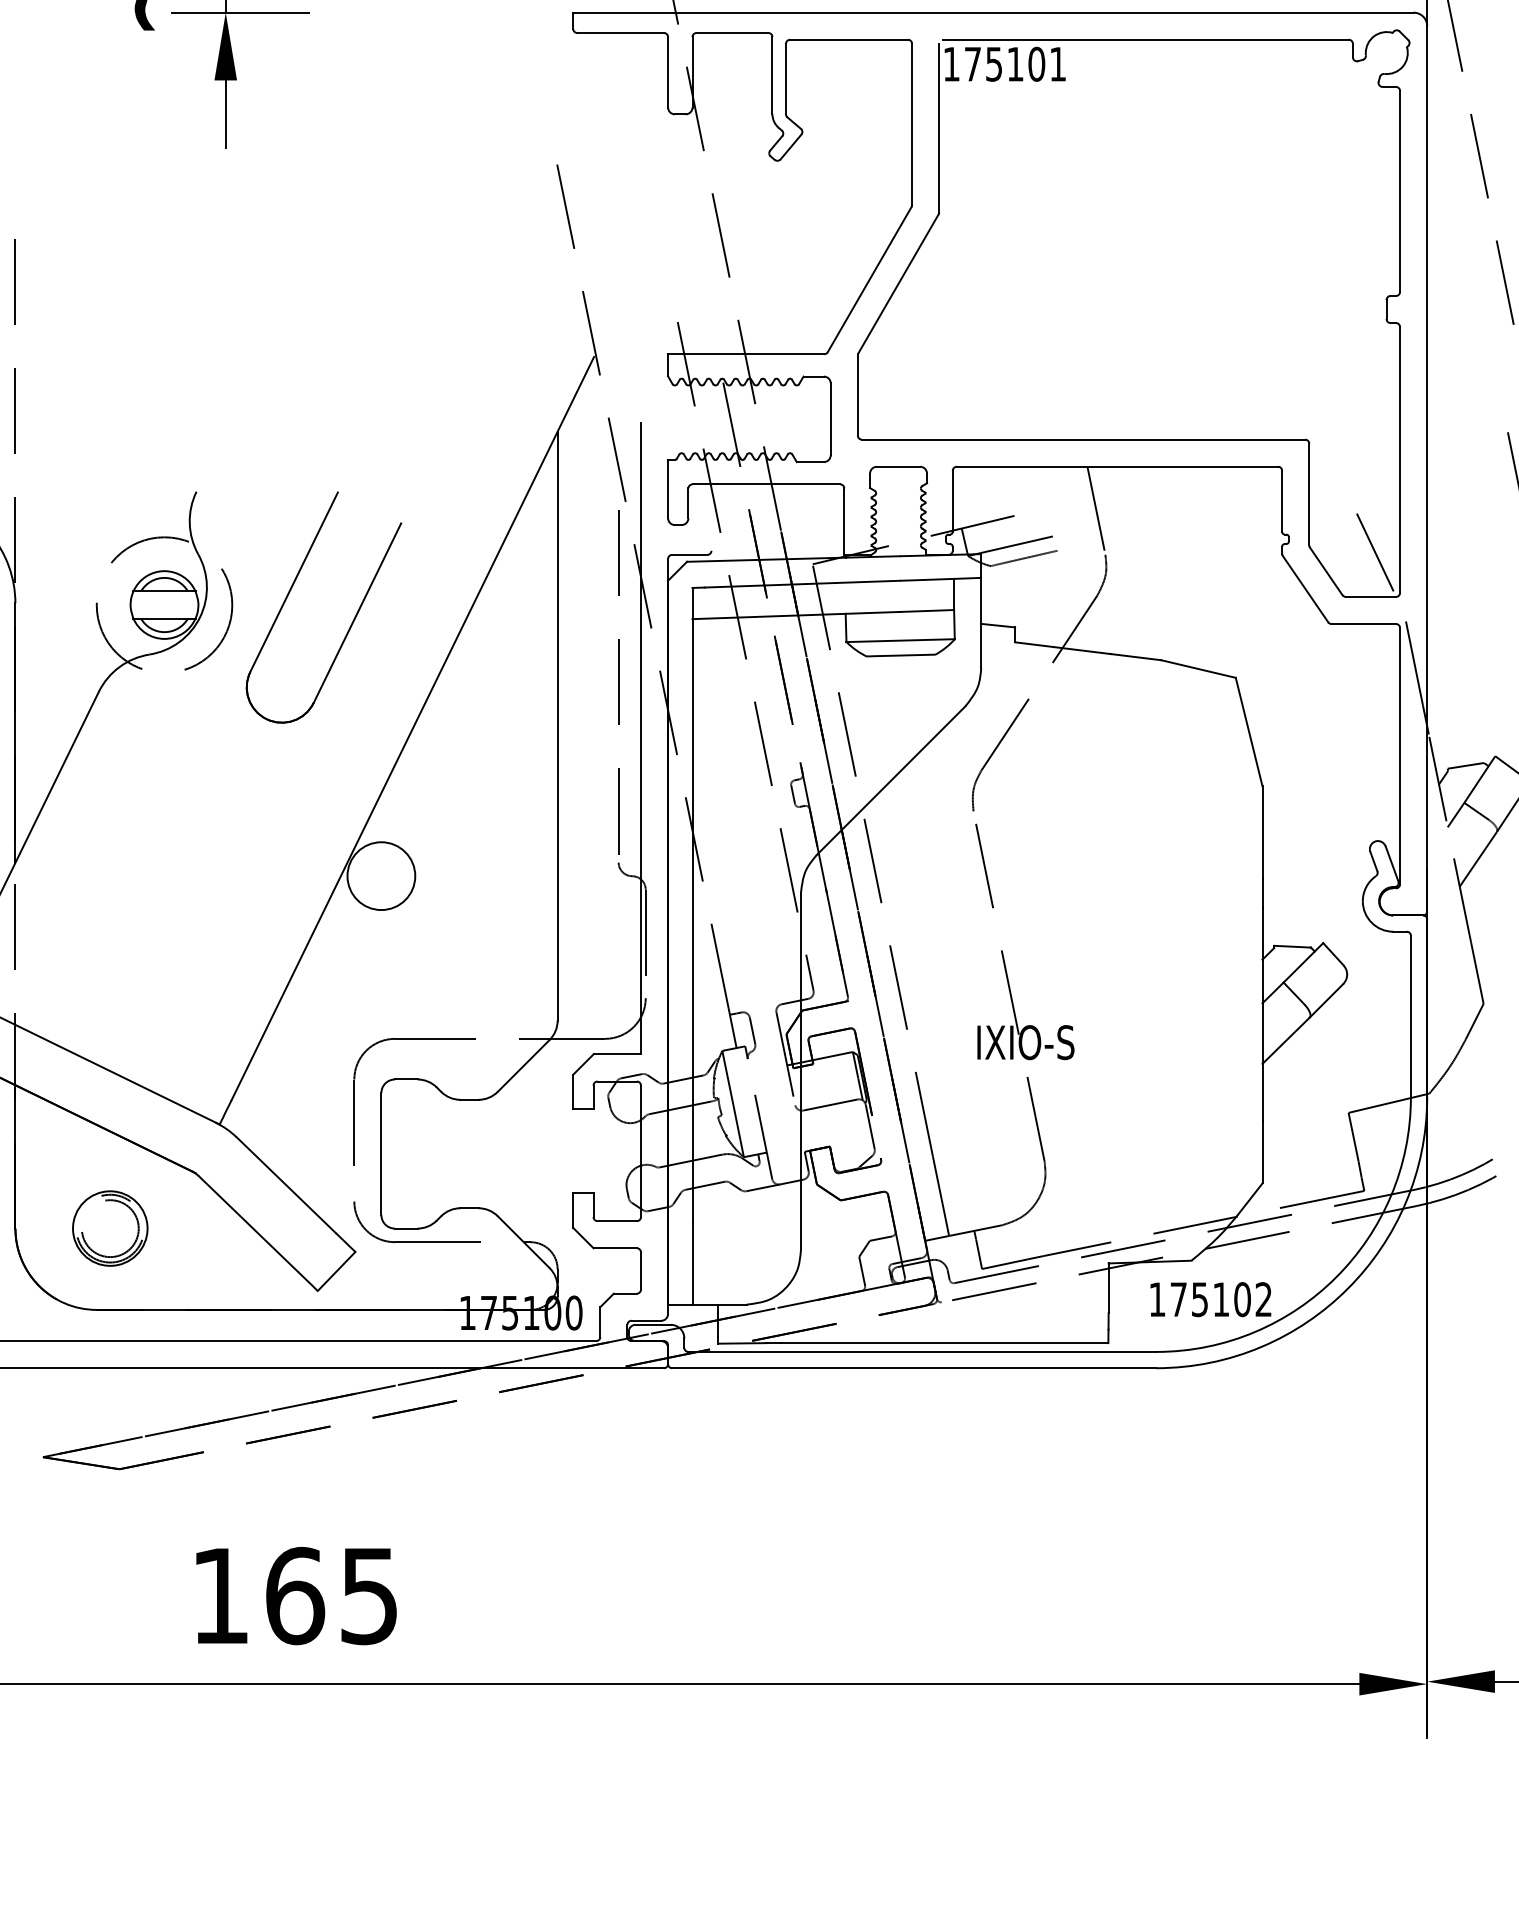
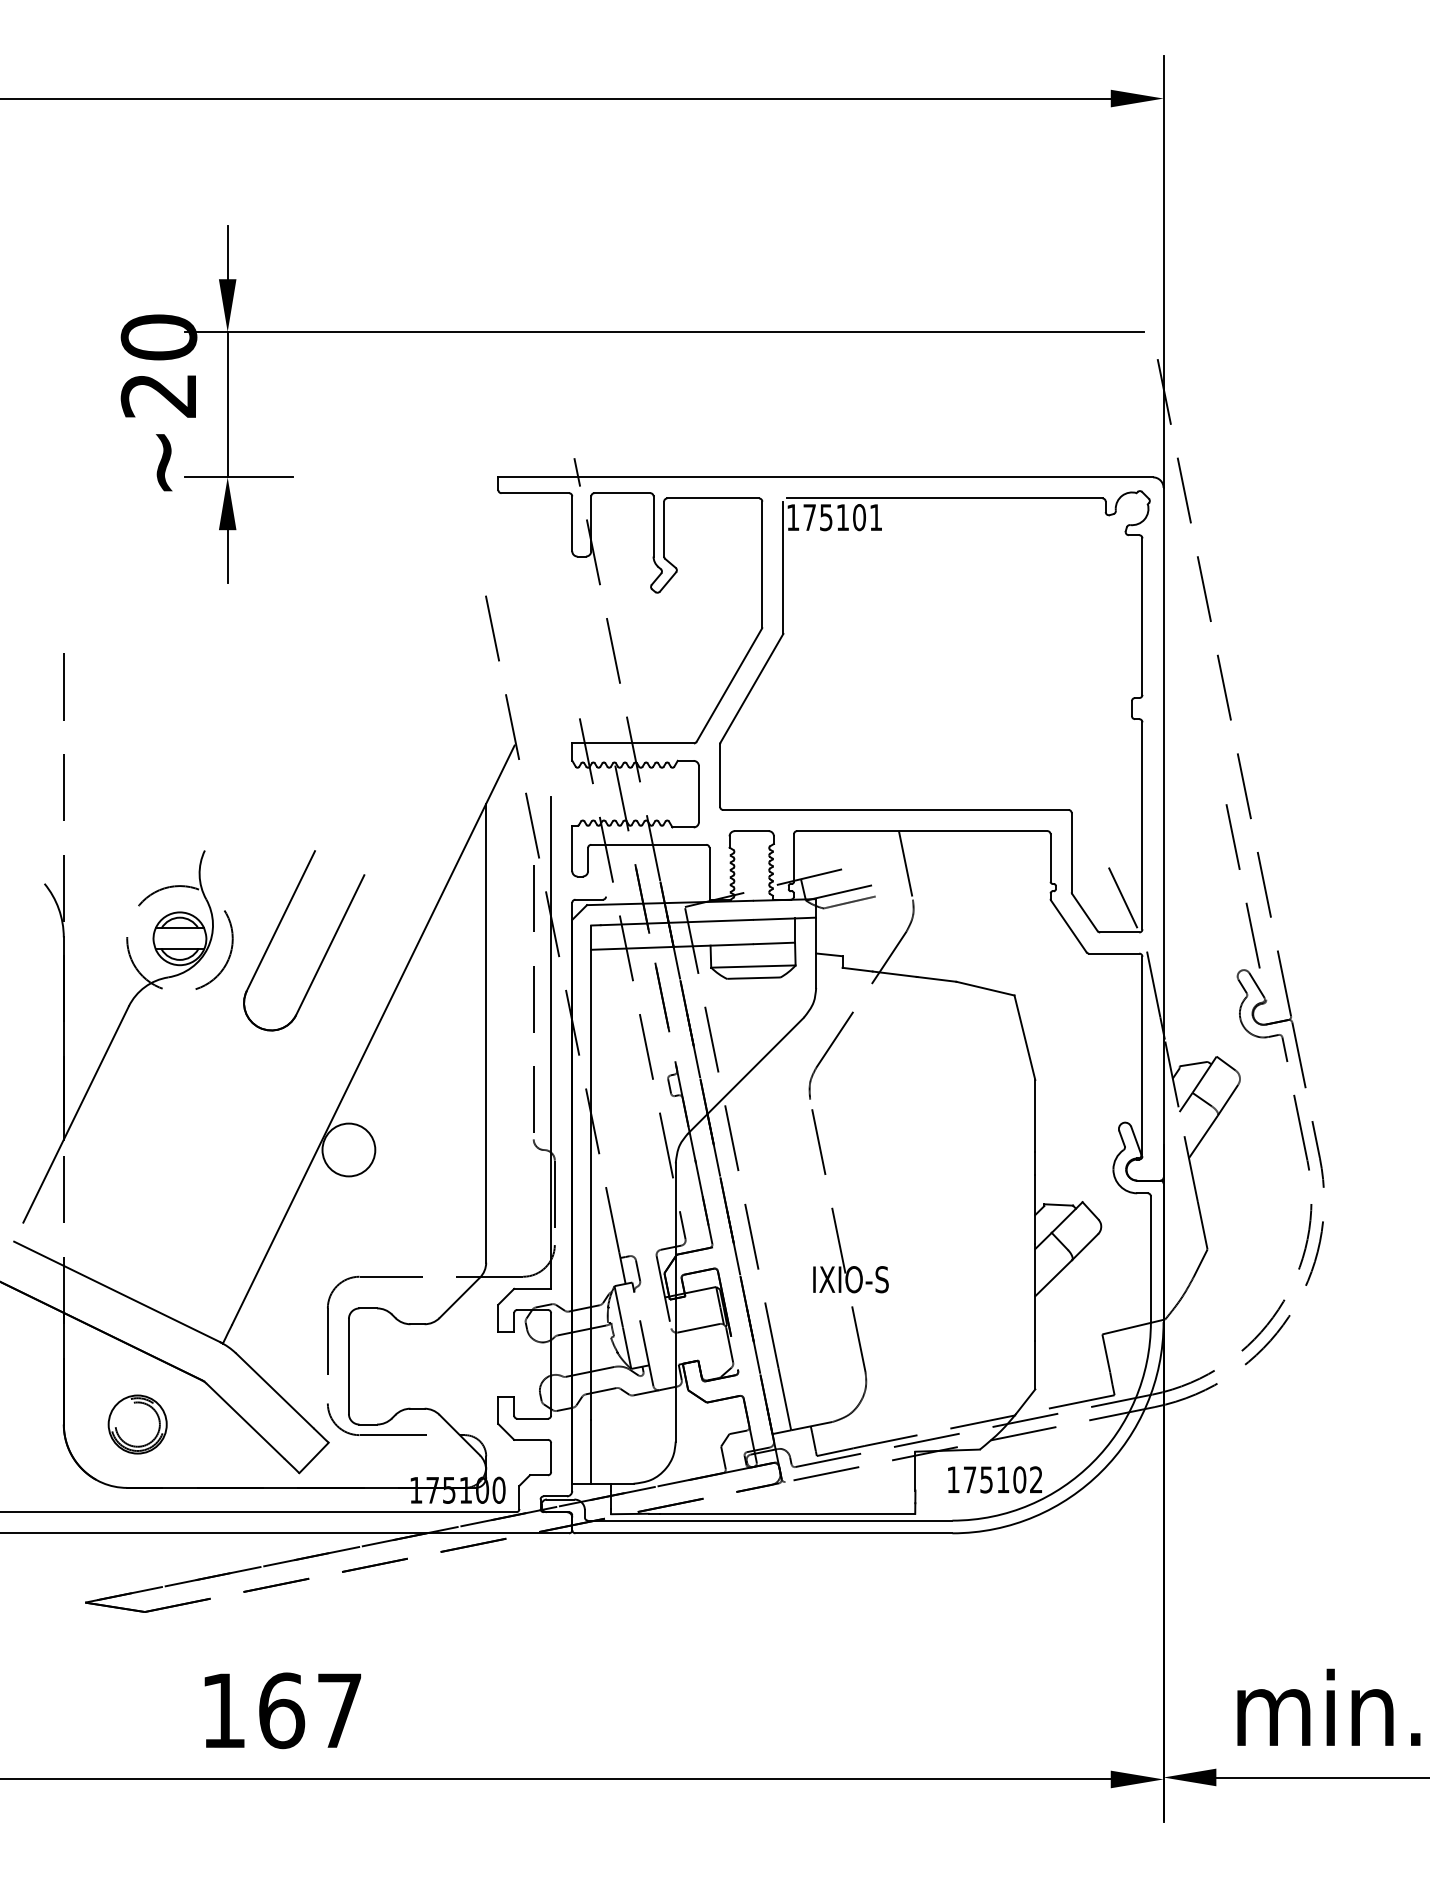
text: (369, 1596) -> (339, 1711), 165 -> 167

